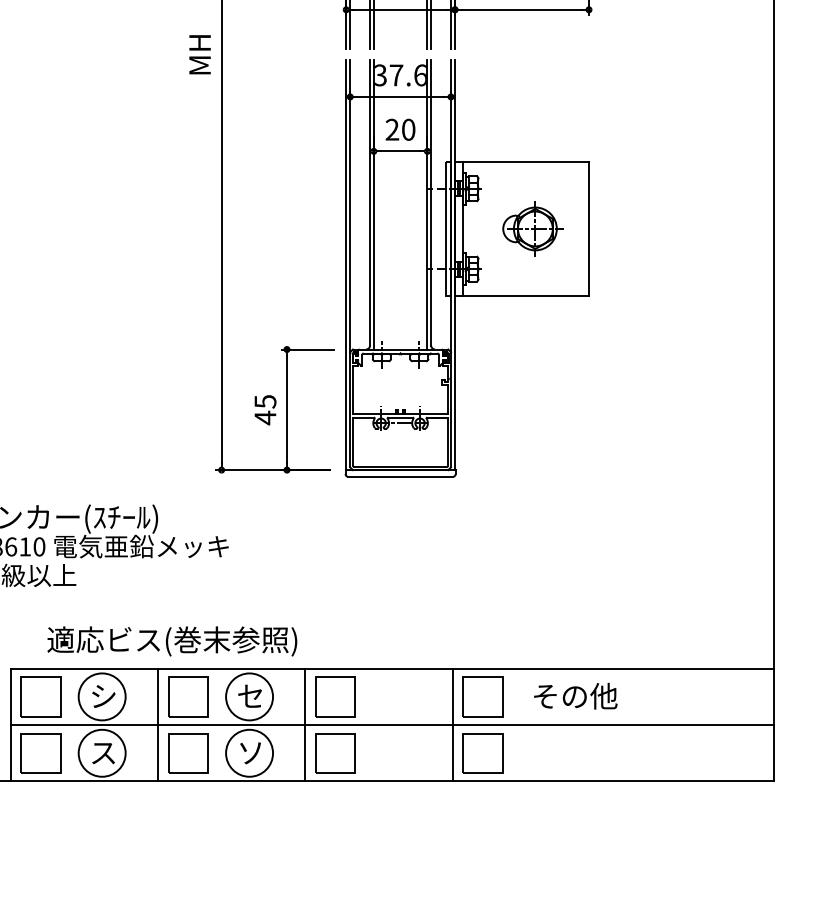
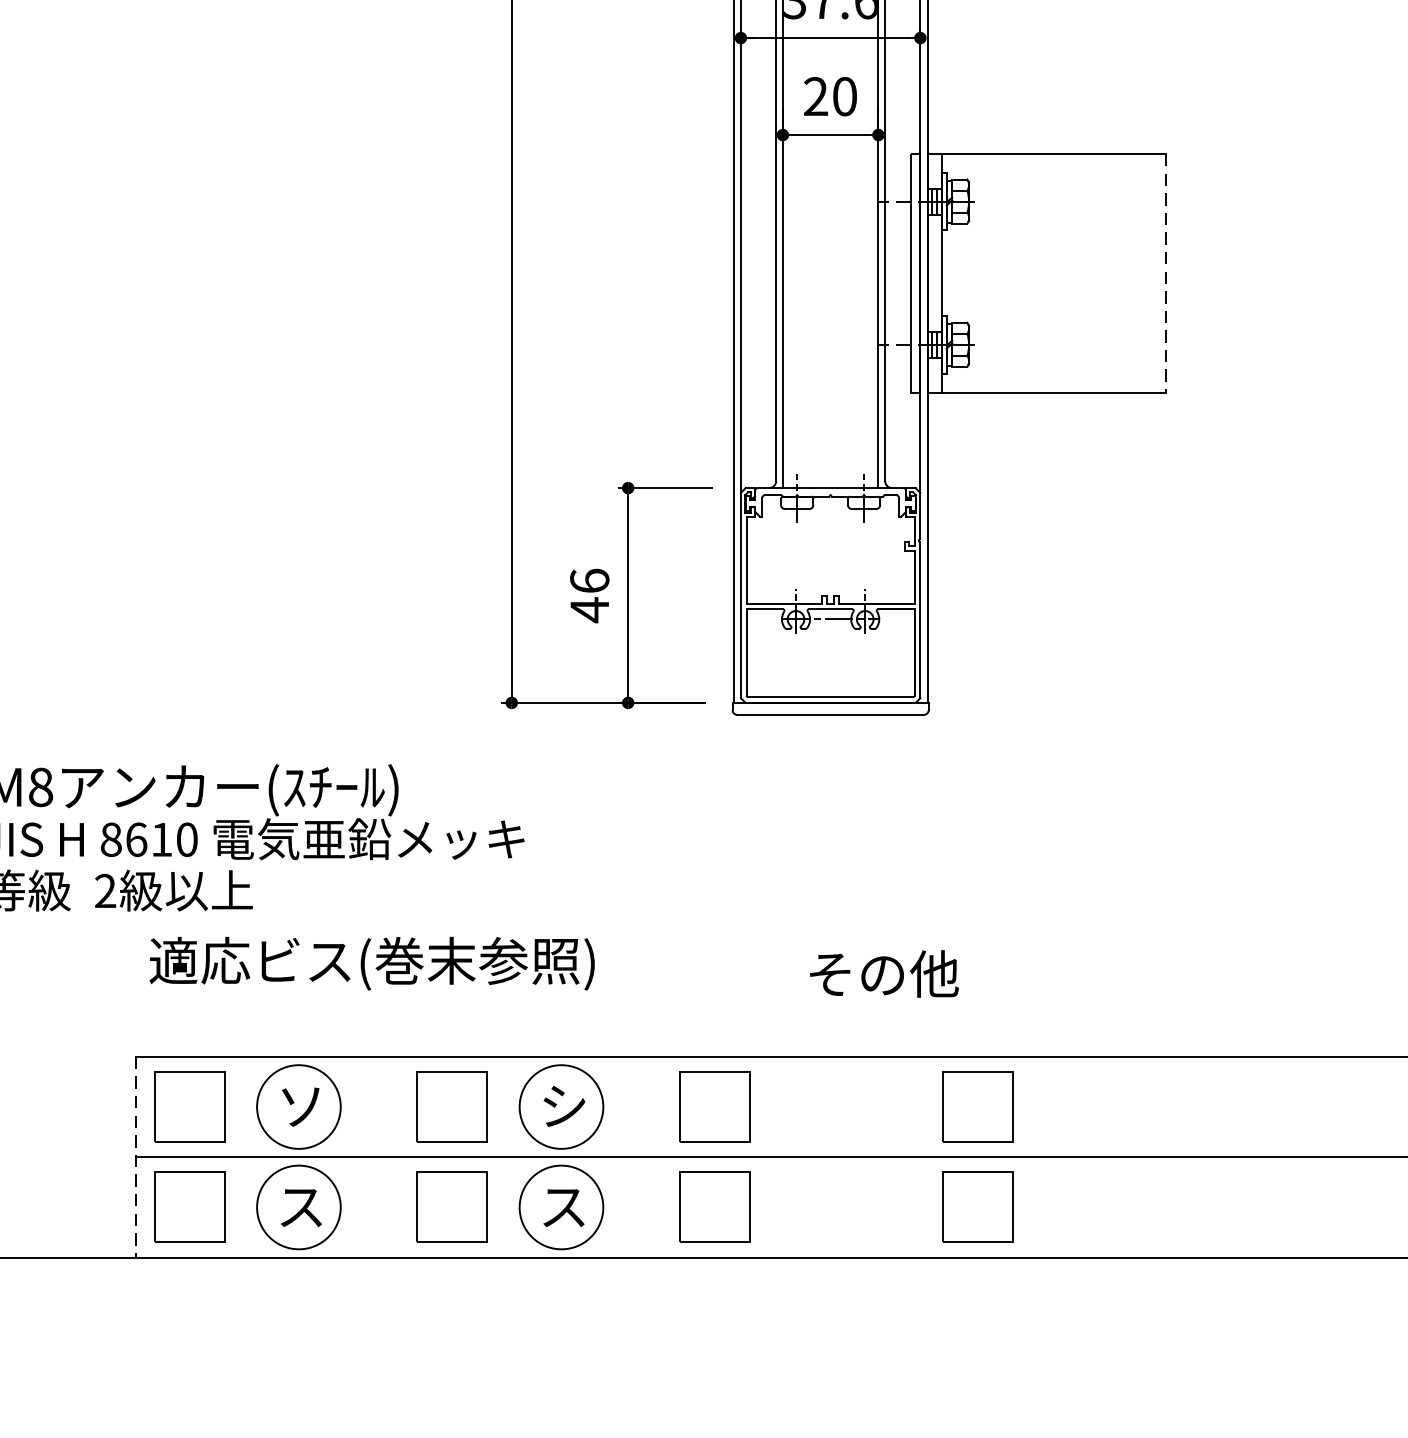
part: (532, 228) -> (1065, 272), removed
line: (588, 228) -> (1165, 272), solid -> dashed
text: (265, 401) -> (589, 580), 45 -> 46
text: (172, 641) -> (372, 963), moved
text: (250, 695) -> (563, 1104), セ -> シ
text: (575, 695) -> (883, 972), moved
text: (103, 696) -> (301, 1106), シ -> ソ
line: (157, 724) -> (397, 1156), removed
line: (305, 724) -> (661, 1156), removed
line: (452, 724) -> (923, 1156), removed
line: (10, 725) -> (135, 1157), solid -> dashed
text: (250, 753) -> (563, 1207), ソ -> ス

